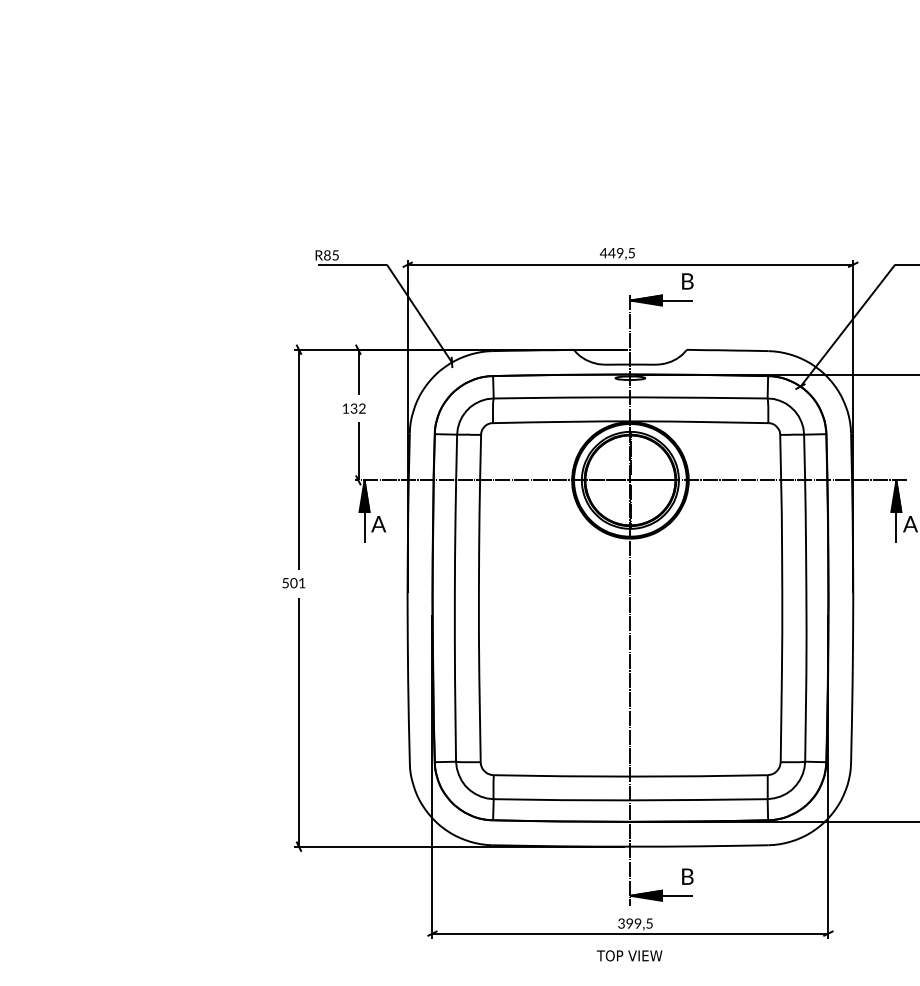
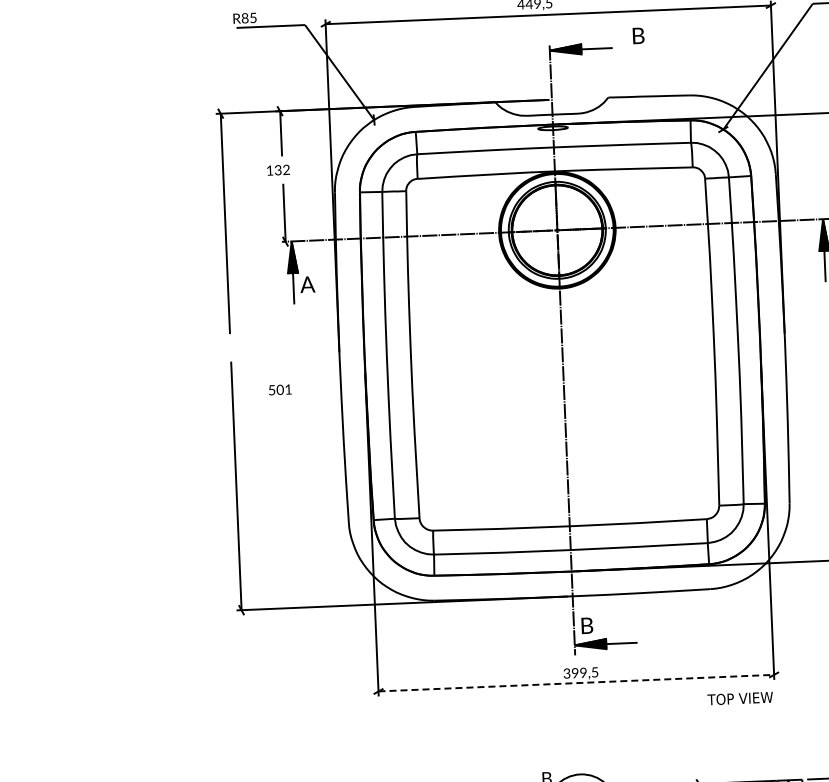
text: (687, 281) -> (638, 35), moved
text: (293, 583) -> (279, 390), moved
text: (687, 876) -> (586, 625), moved
line: (630, 933) -> (576, 683), solid -> dashed
text: (629, 955) -> (740, 698), moved

